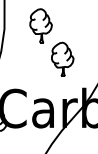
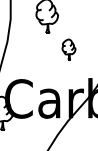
part: (62, 58) -> (68, 48), size x0.6

